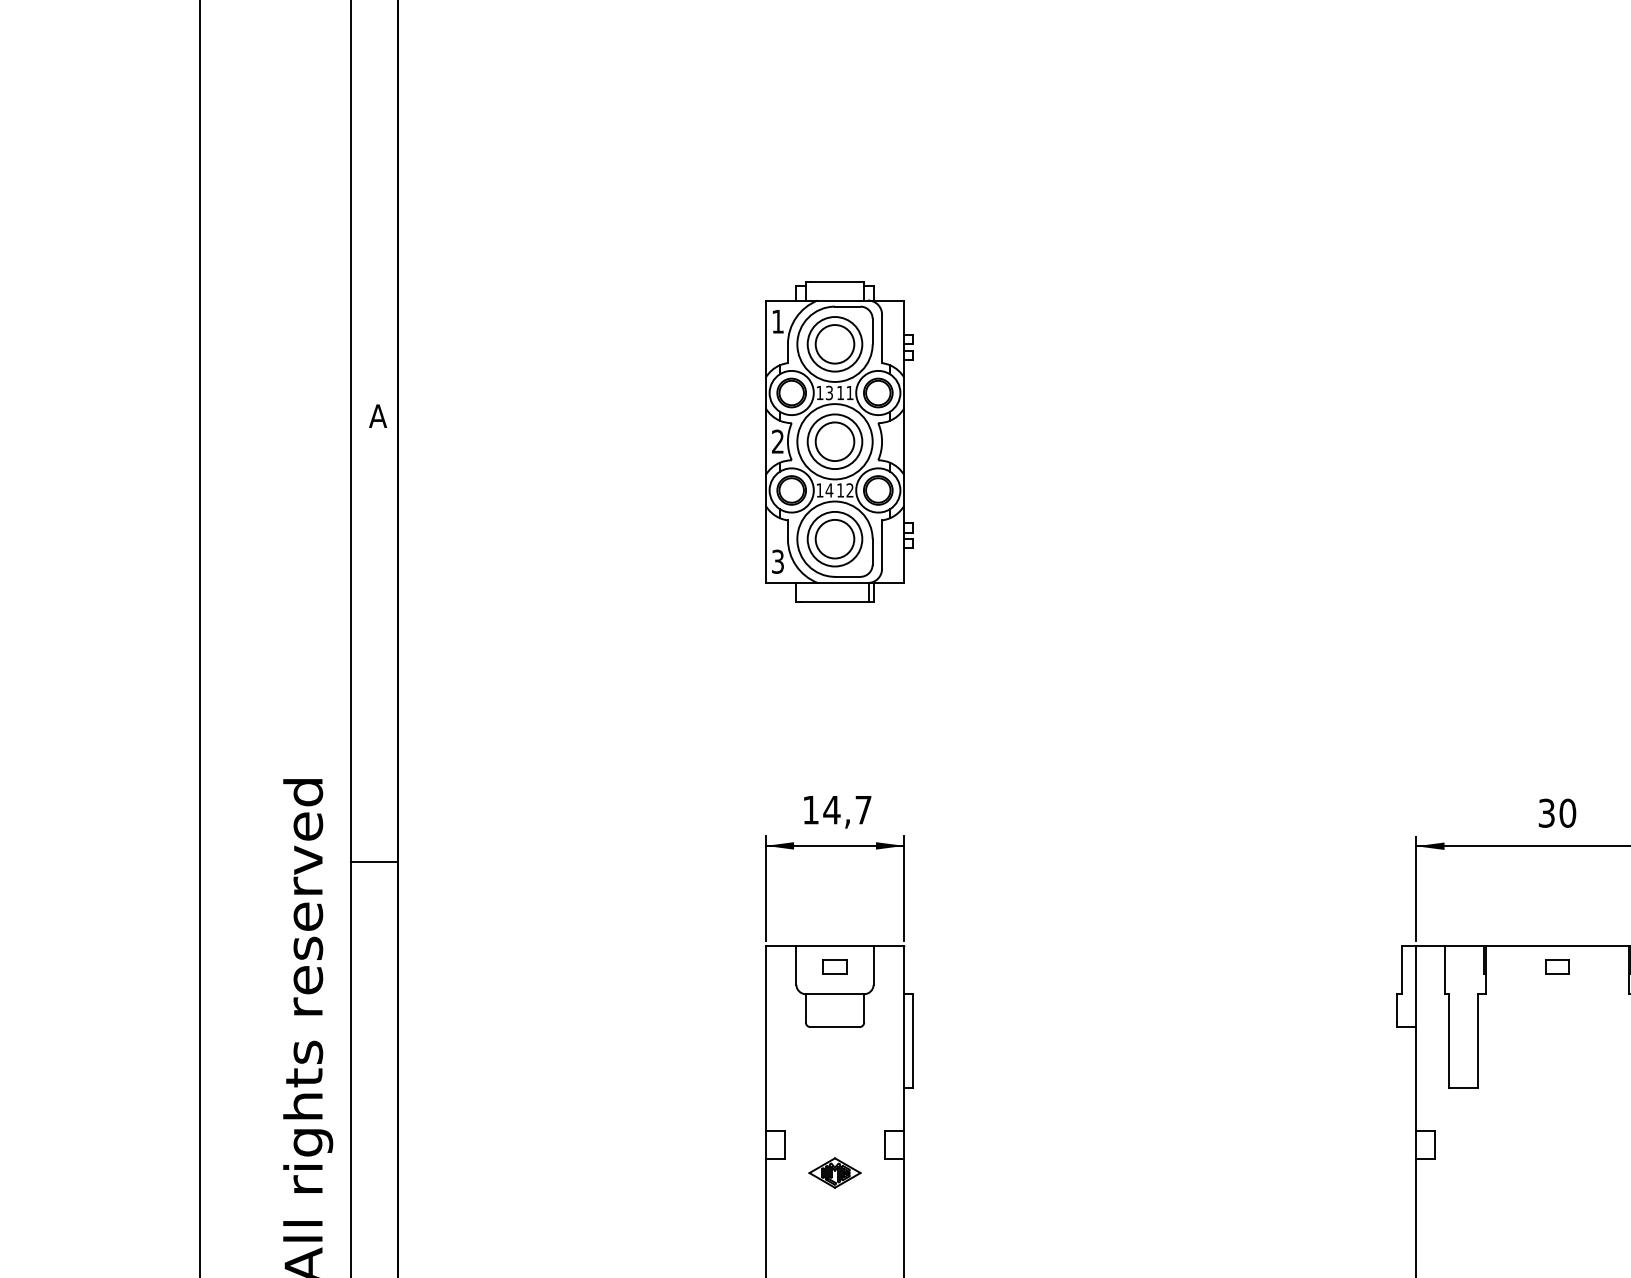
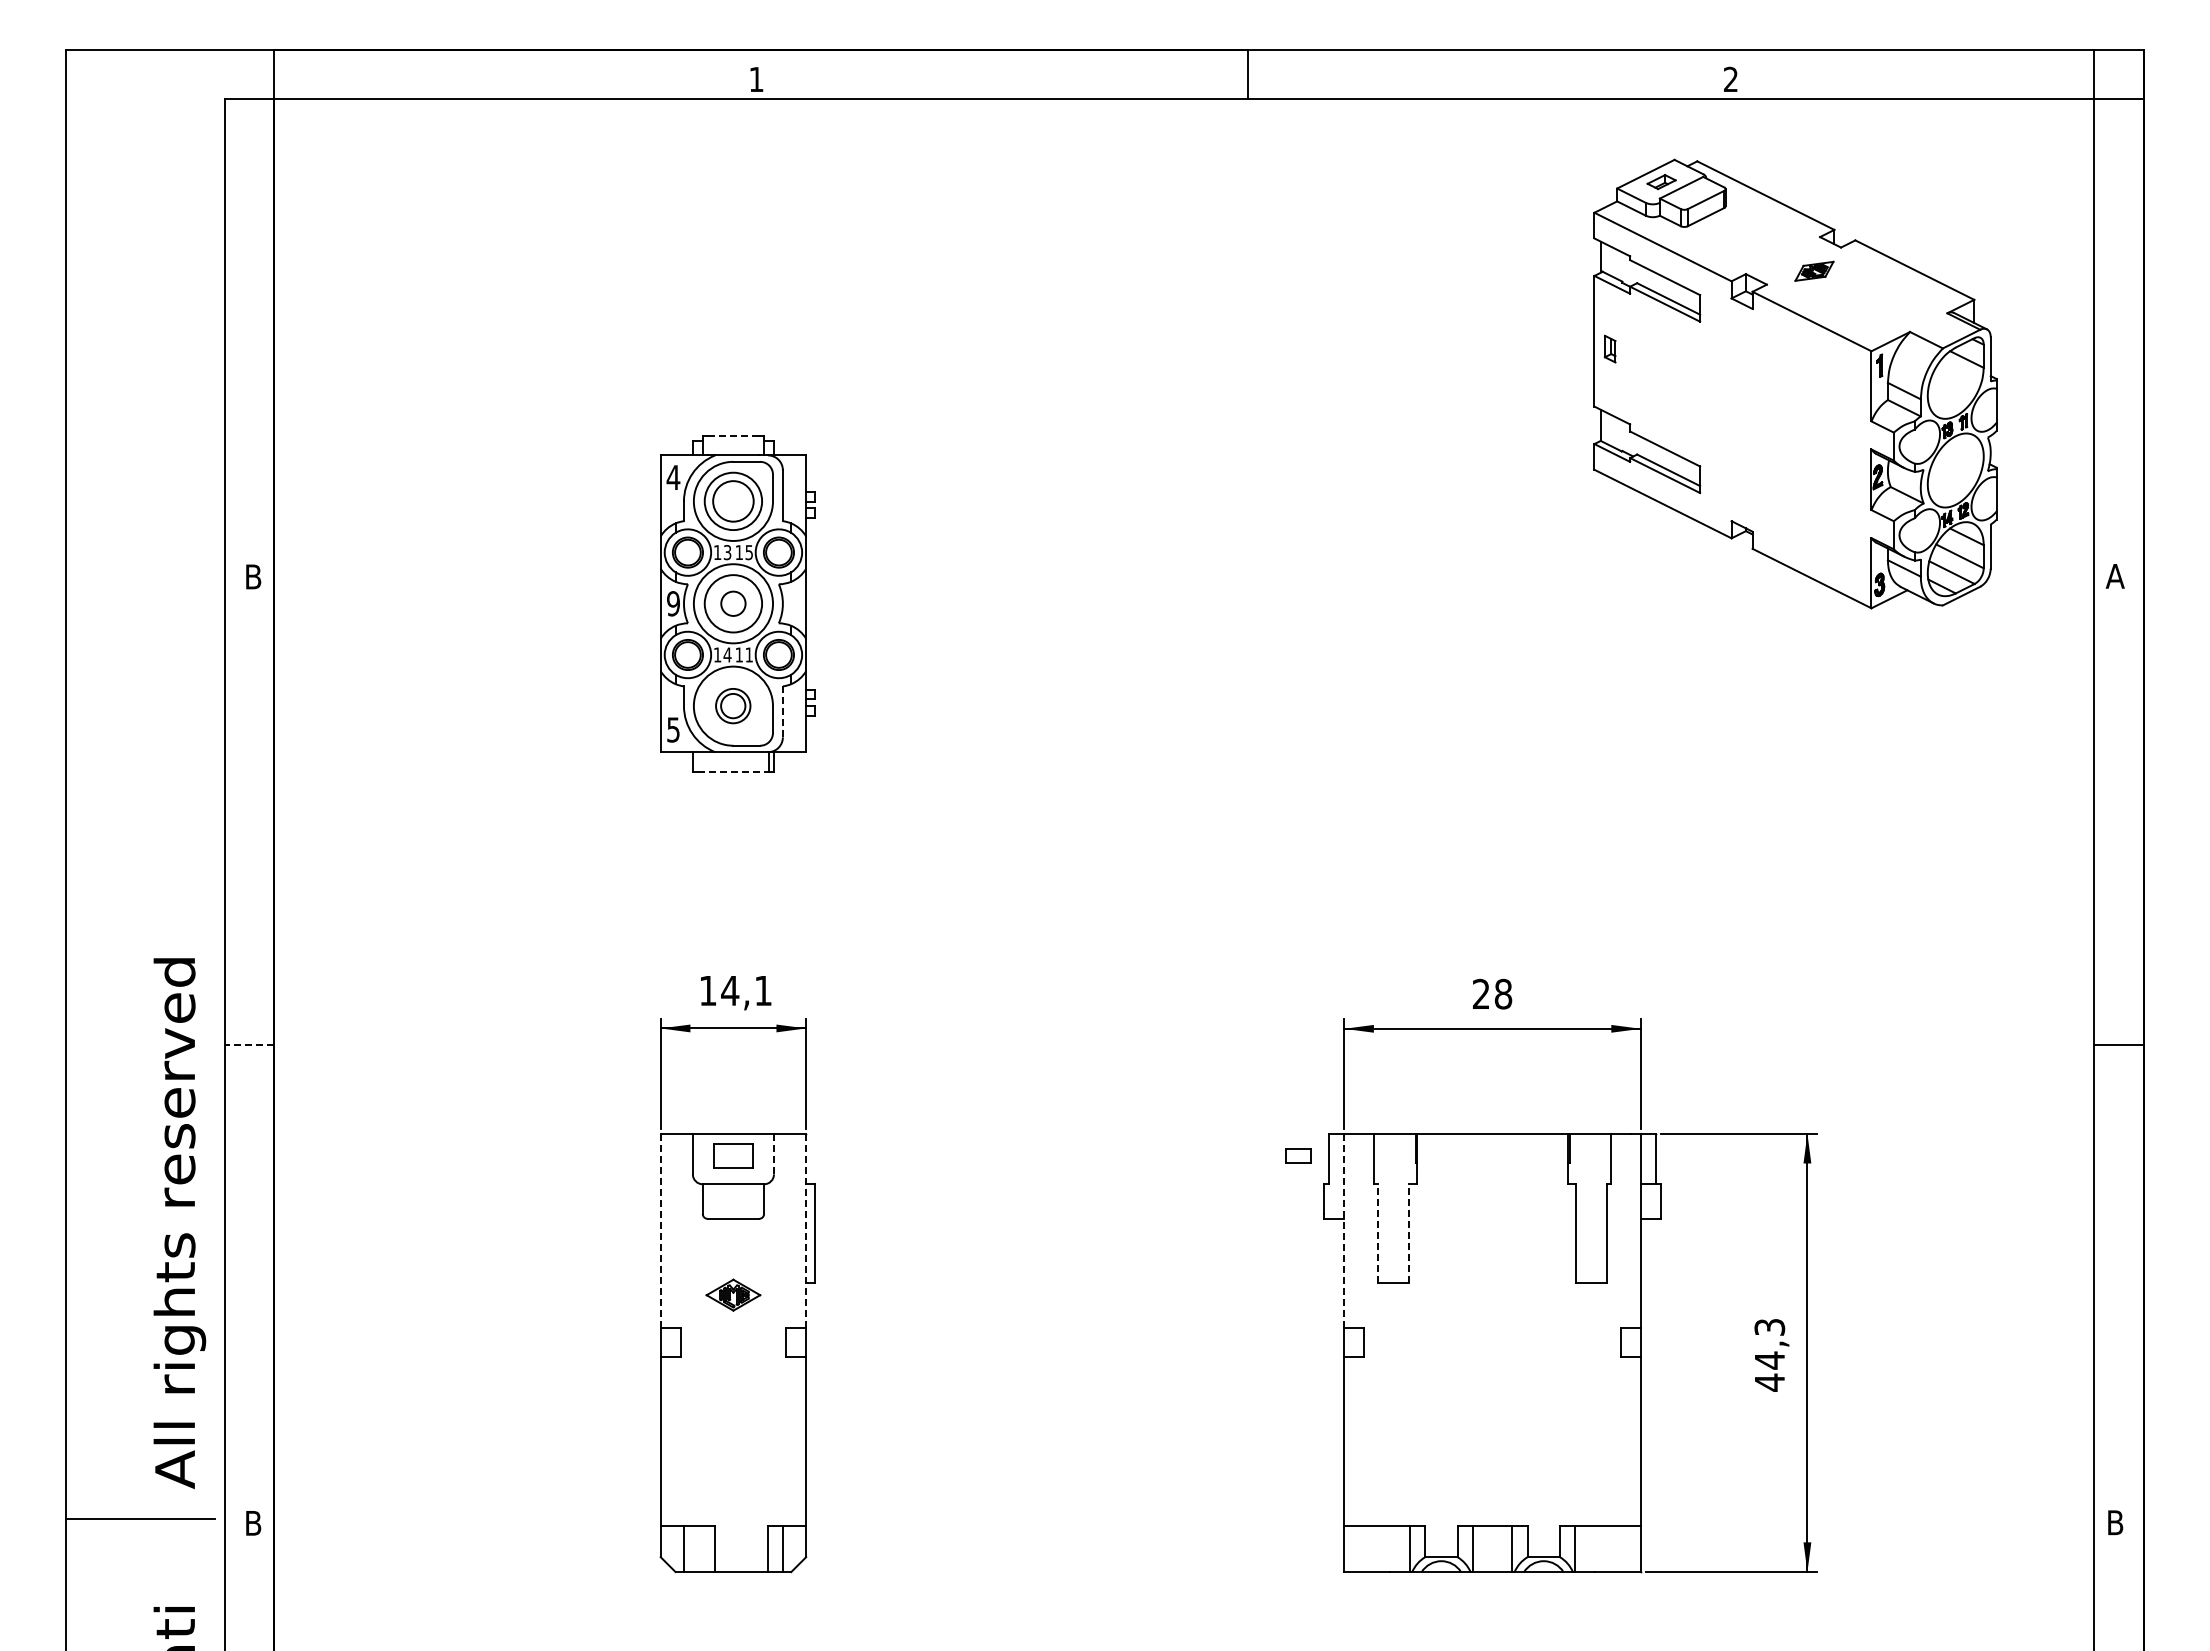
line: (835, 281) -> (733, 435), solid -> dashed
text: (777, 321) -> (673, 477), 1 -> 4
text: (849, 392) -> (748, 552), 11 -> 15
text: (377, 415) -> (252, 576), A -> B
text: (777, 441) -> (673, 603), 2 -> 9
circle: (835, 441) -> (733, 603), size x0.6
text: (849, 490) -> (748, 654), 12 -> 11
part: (834, 538) -> (732, 705), size x0.6
line: (881, 545) -> (782, 712), solid -> dashed
text: (777, 561) -> (673, 729), 3 -> 5
line: (835, 601) -> (733, 771), solid -> dashed
text: (863, 809) -> (763, 990), 14,7 -> 14,1
text: (1557, 813) -> (1492, 994), 30 -> 28
line: (374, 862) -> (249, 1045), solid -> dashed
line: (874, 965) -> (774, 1154), solid -> dashed
part: (835, 966) -> (733, 1155), size x1.6
part: (1557, 966) -> (1298, 1155), moved
line: (765, 1038) -> (660, 1230), solid -> dashed
line: (904, 1038) -> (806, 1230), solid -> dashed
line: (1416, 1038) -> (1344, 1230), solid -> dashed
line: (1448, 1041) -> (1378, 1233), solid -> dashed
line: (1478, 1041) -> (1409, 1233), solid -> dashed
part: (835, 1172) -> (733, 1294), moved

